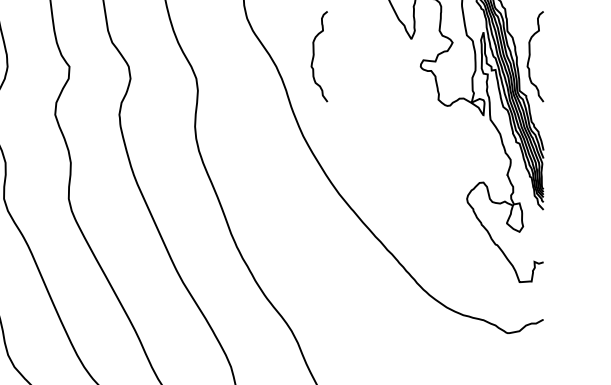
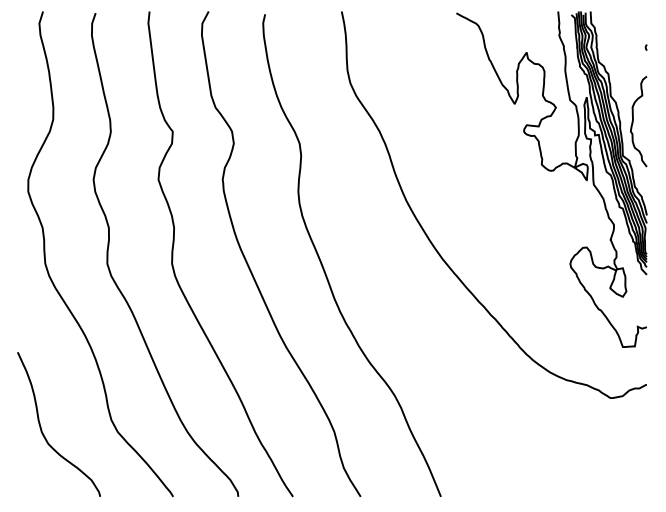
curve: (314, 56) -> (417, 121), removed

